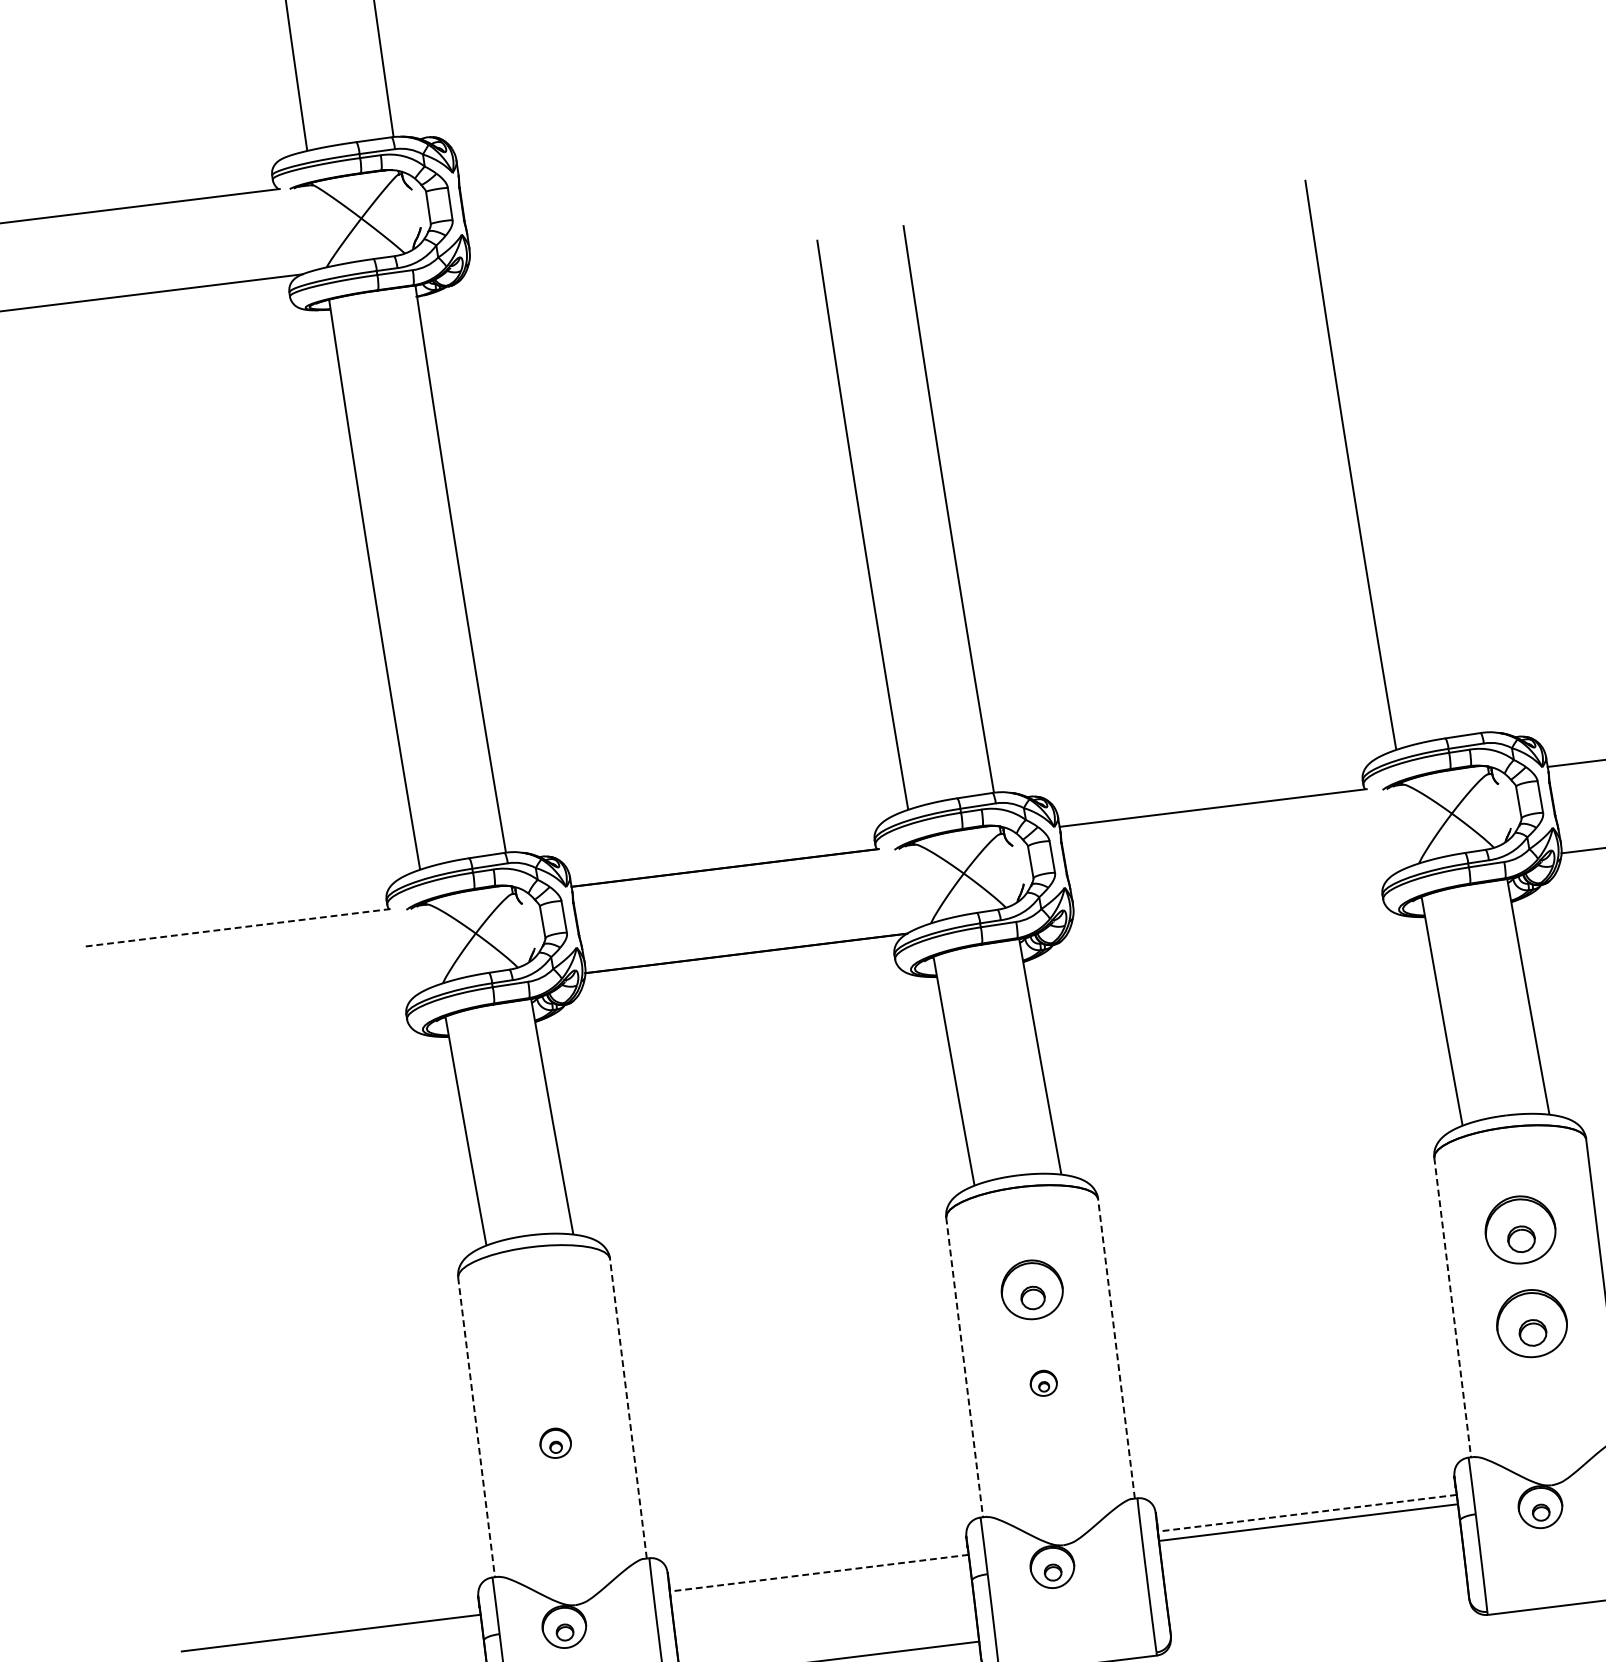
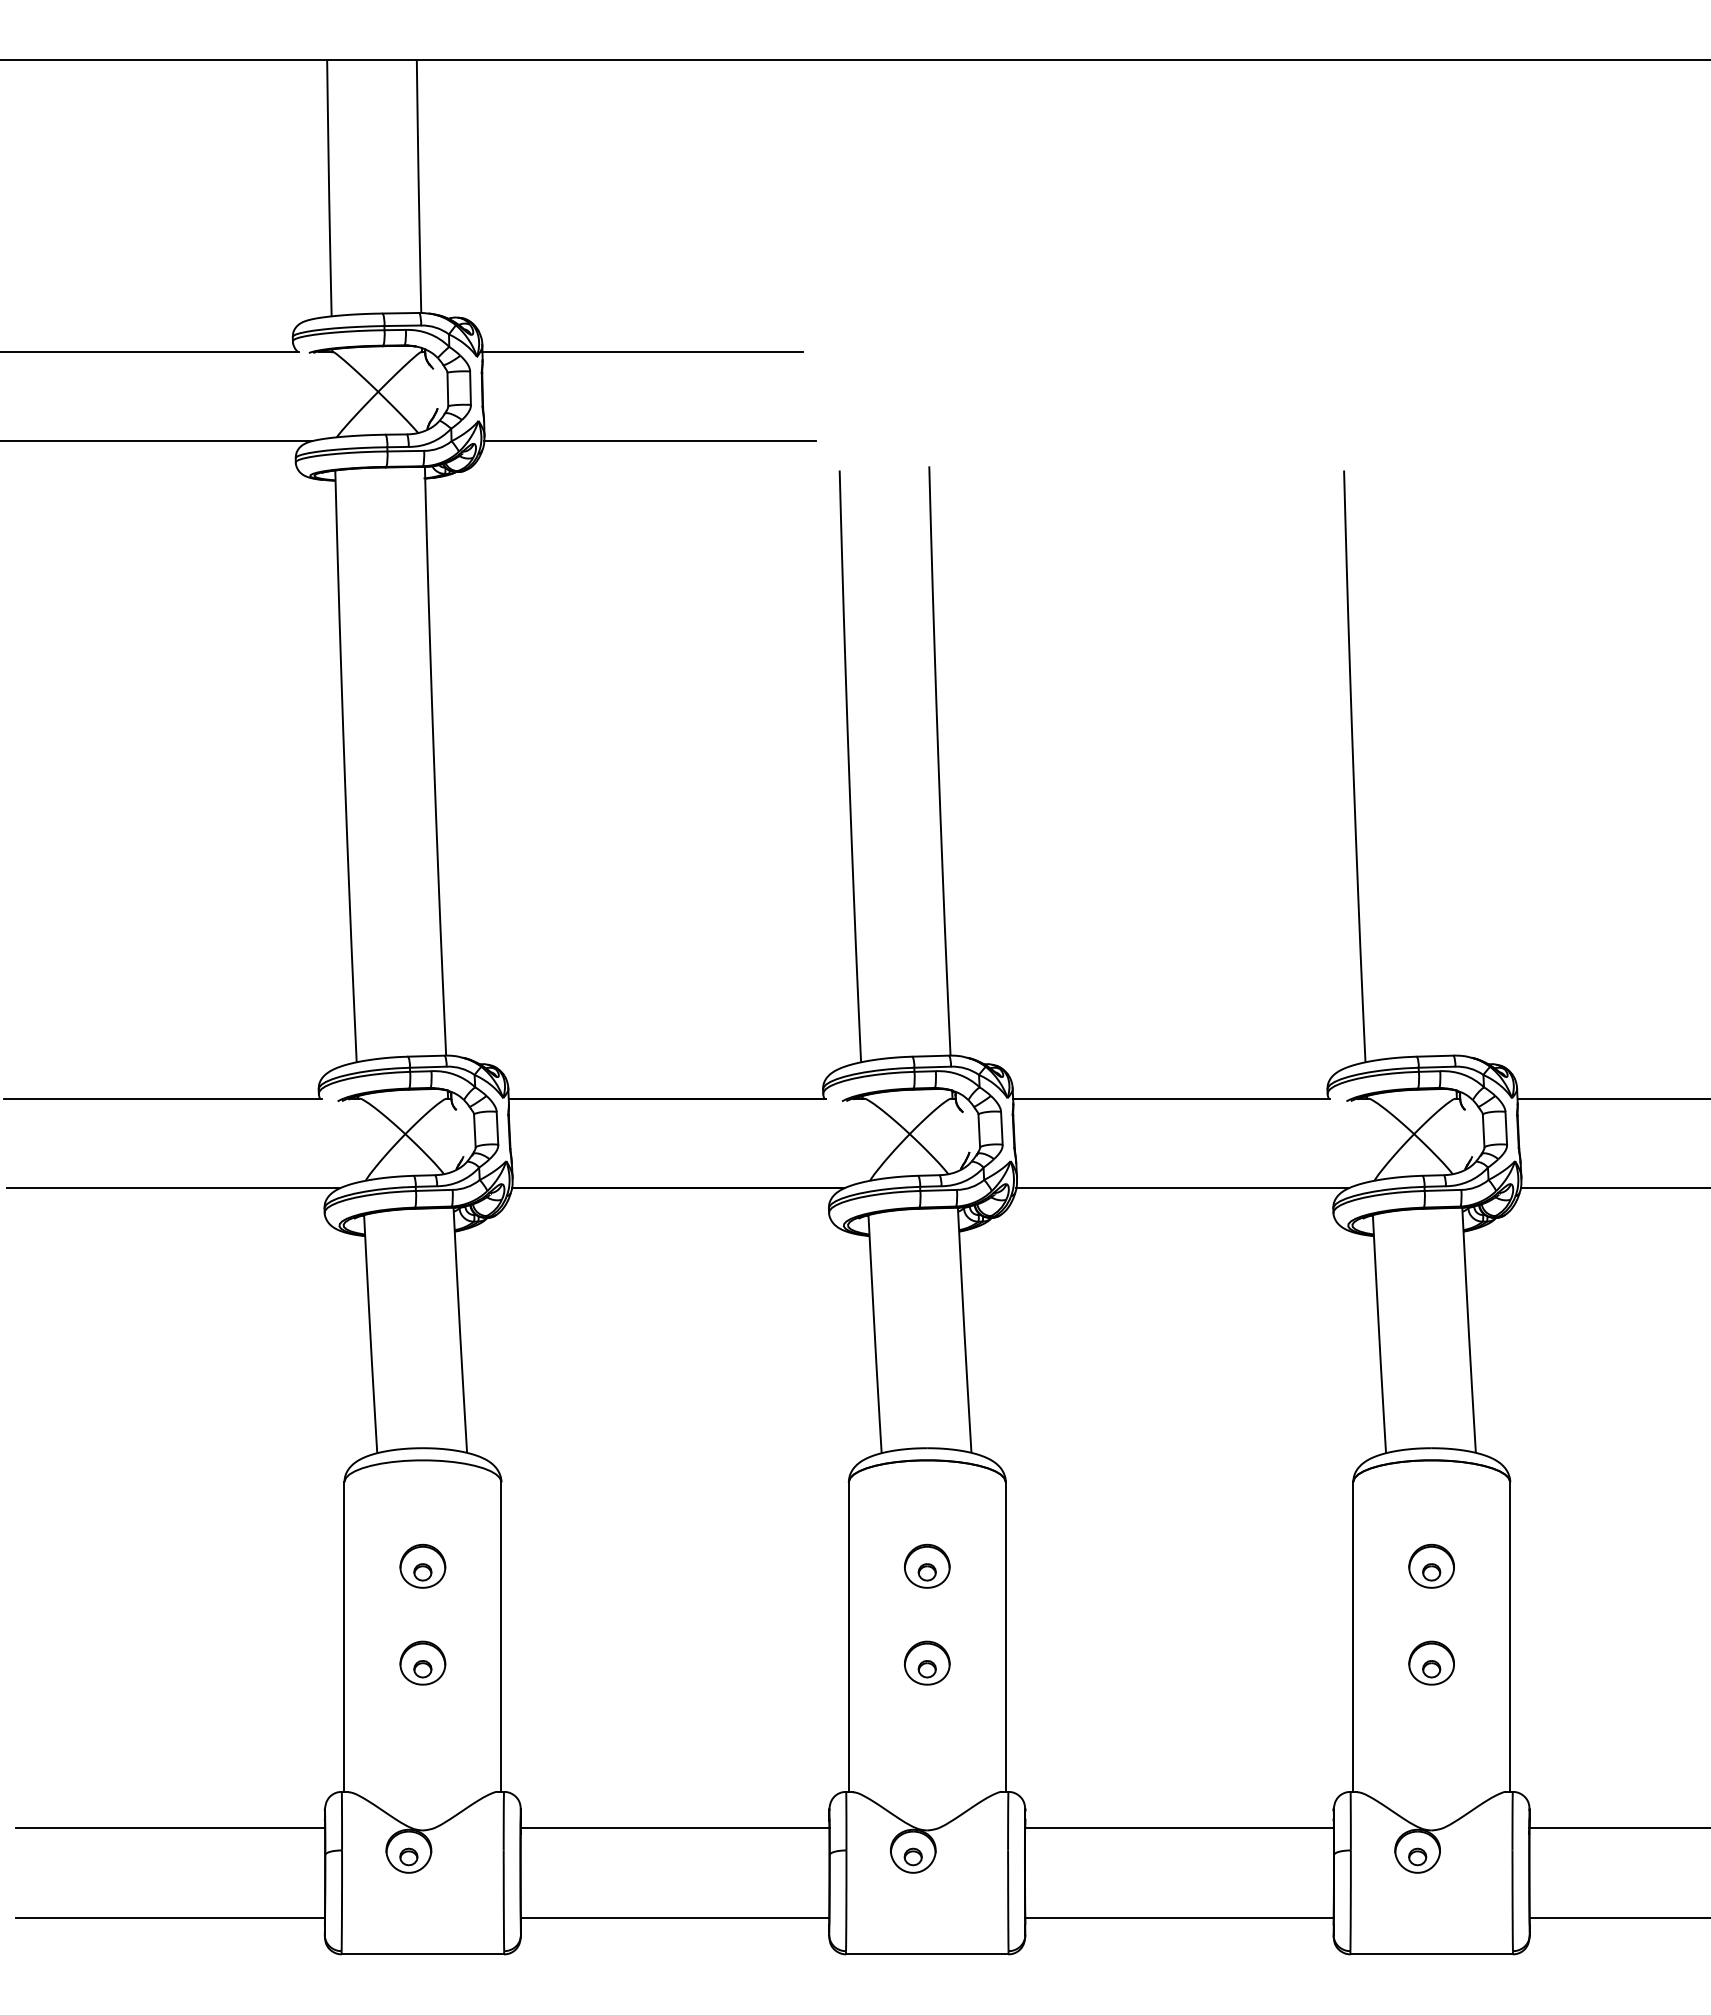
line: (612, 148) -> (642, 351), added
line: (630, 234) -> (650, 441), added
line: (1234, 893) -> (1182, 1188), added
line: (237, 927) -> (163, 1098), dashed -> solid
line: (257, 1013) -> (173, 1188), added
part: (1519, 1228) -> (1431, 1565), size x0.62
part: (1032, 1288) -> (927, 1565), size x0.71
line: (1453, 1307) -> (1353, 1637), dashed -> solid
part: (1531, 1322) -> (1431, 1662), size x0.62
part: (543, 1348) -> (422, 1565), added
line: (1116, 1349) -> (1005, 1637), dashed -> solid
line: (964, 1367) -> (848, 1637), dashed -> solid
part: (1043, 1382) -> (927, 1662), size x1.67
line: (628, 1409) -> (501, 1637), dashed -> solid
line: (476, 1427) -> (344, 1637), dashed -> solid
part: (555, 1442) -> (422, 1662), size x1.43
line: (1307, 1513) -> (1179, 1828), dashed -> solid
line: (1308, 1523) -> (1179, 1918), moved
line: (818, 1573) -> (674, 1828), dashed -> solid

